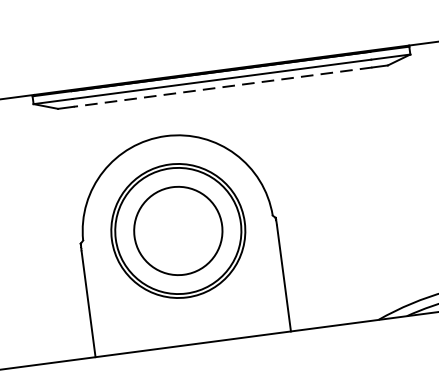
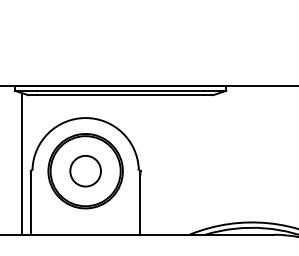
line: (222, 87) -> (120, 95), dashed -> solid
circle: (177, 229) -> (85, 170), size x0.62
line: (63, 232) -> (22, 163), added

